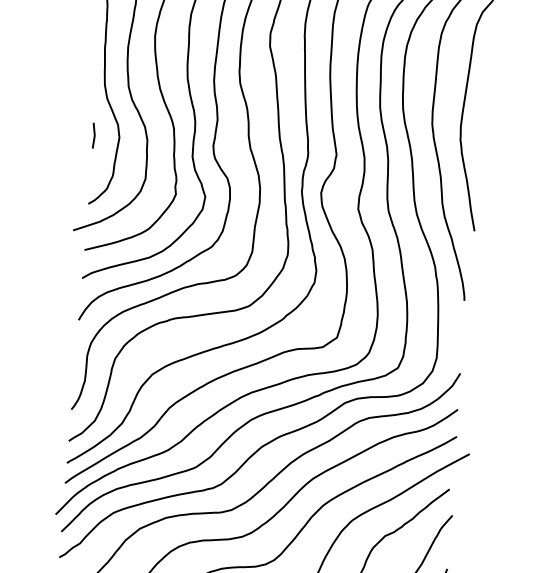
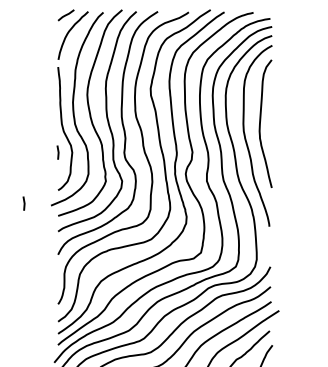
line: (23, 222) -> (23, 203), added

